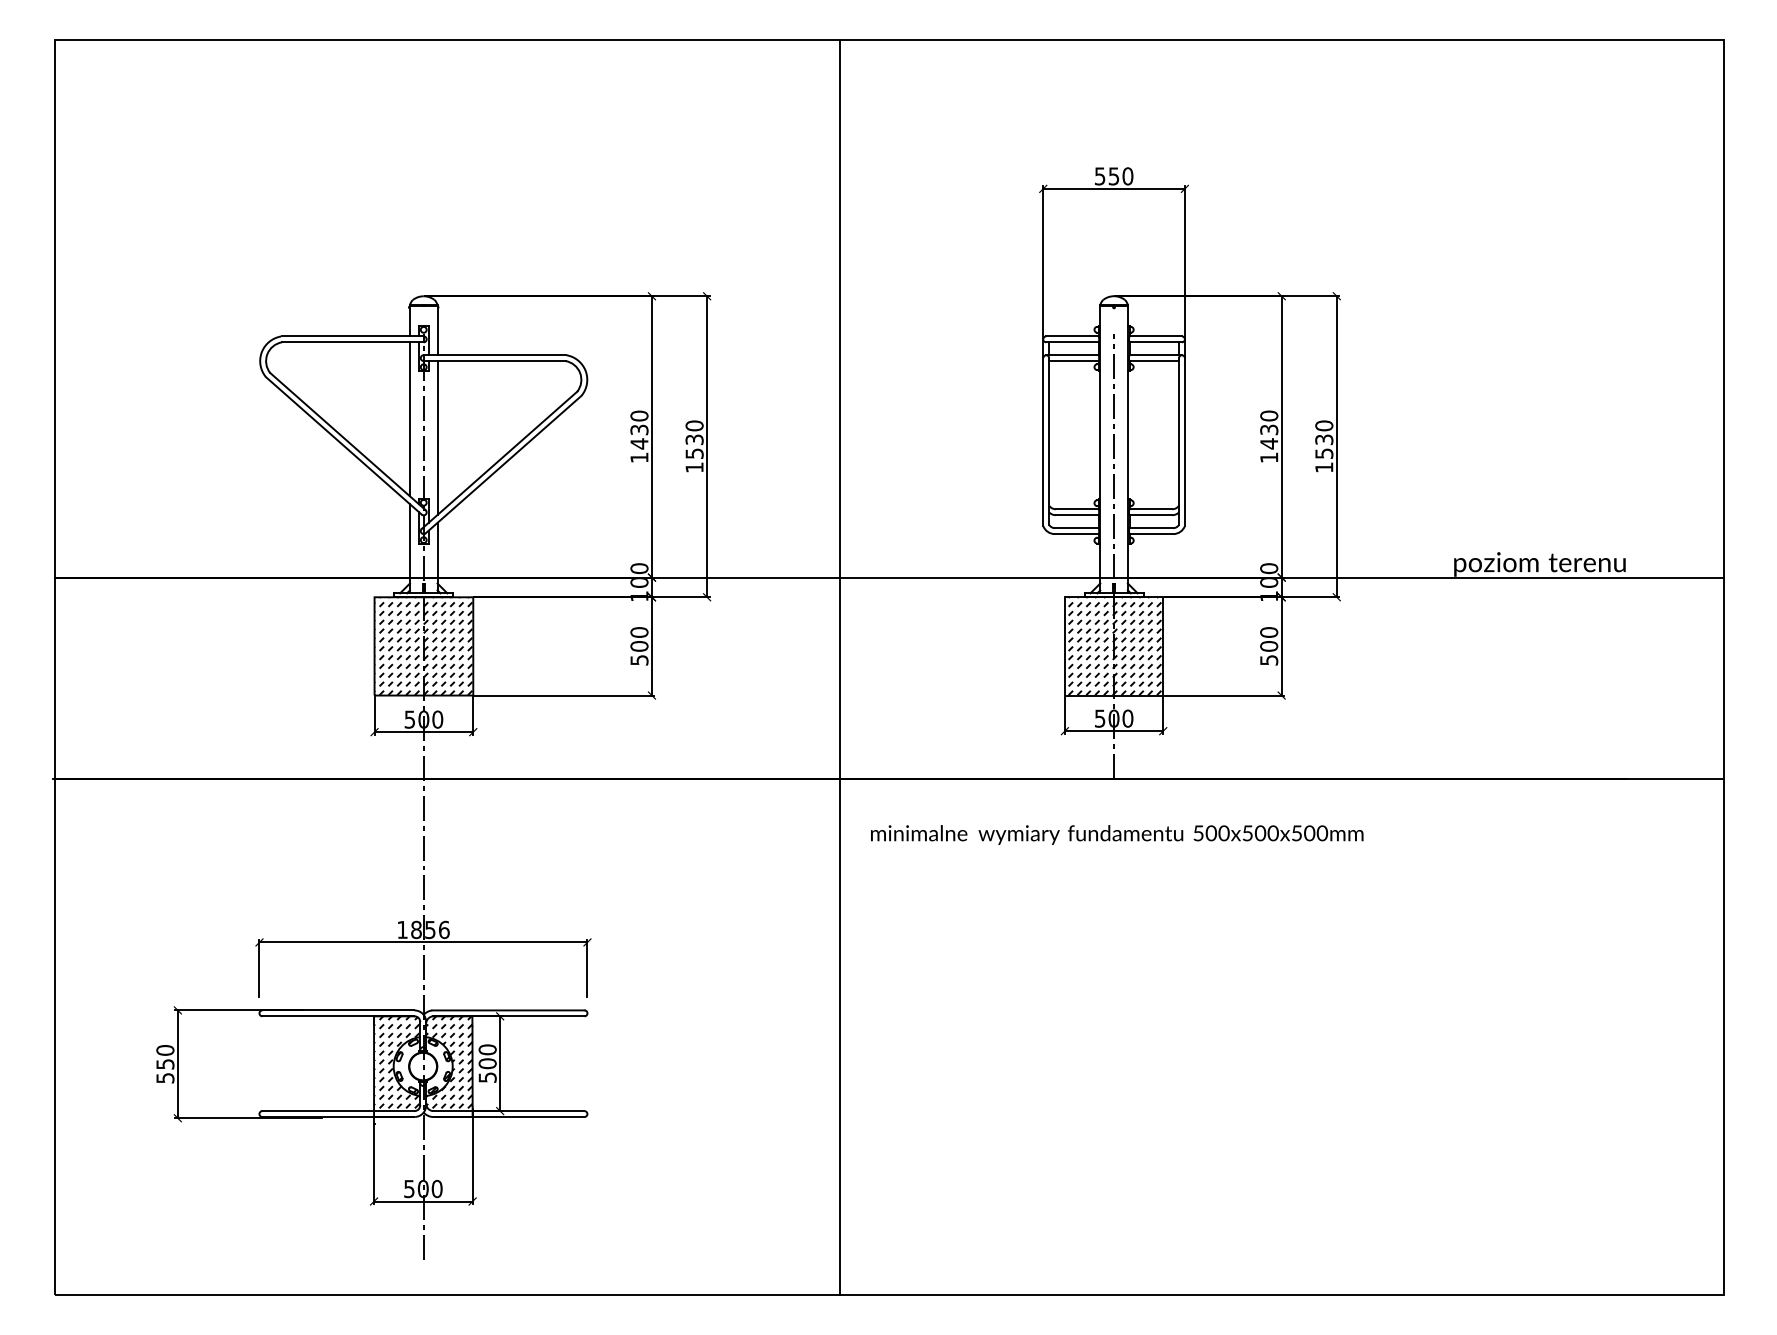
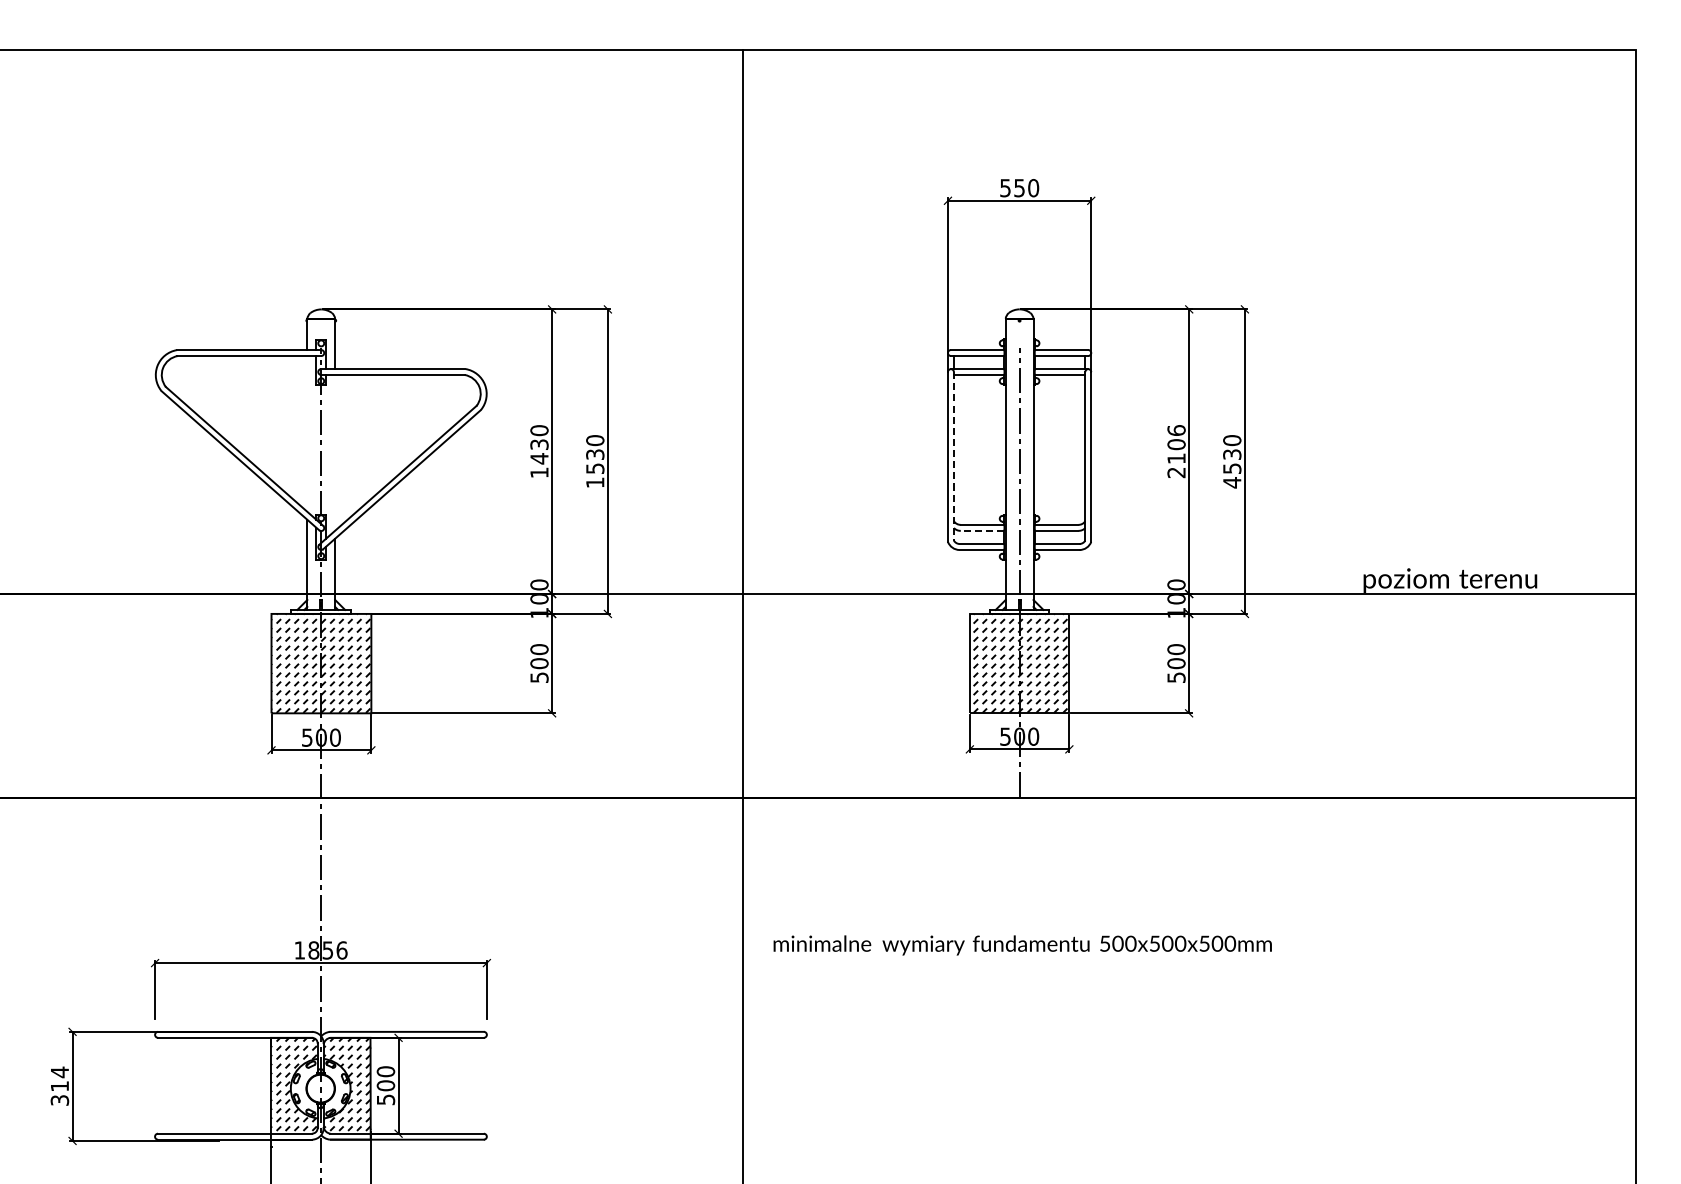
line: (409, 419) -> (306, 434), removed
text: (1269, 436) -> (1176, 451), 1430 -> 2106
line: (437, 438) -> (335, 453), removed
line: (1049, 442) -> (954, 457), solid -> dashed
text: (1324, 467) -> (1232, 482), 1530 -> 4530
line: (1076, 515) -> (981, 531), solid -> dashed
text: (1117, 834) -> (1023, 944), moved
text: (165, 1063) -> (60, 1085), 550 -> 314

